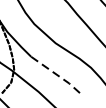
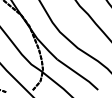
line: (56, 74) -> (78, 74), dashed -> solid

